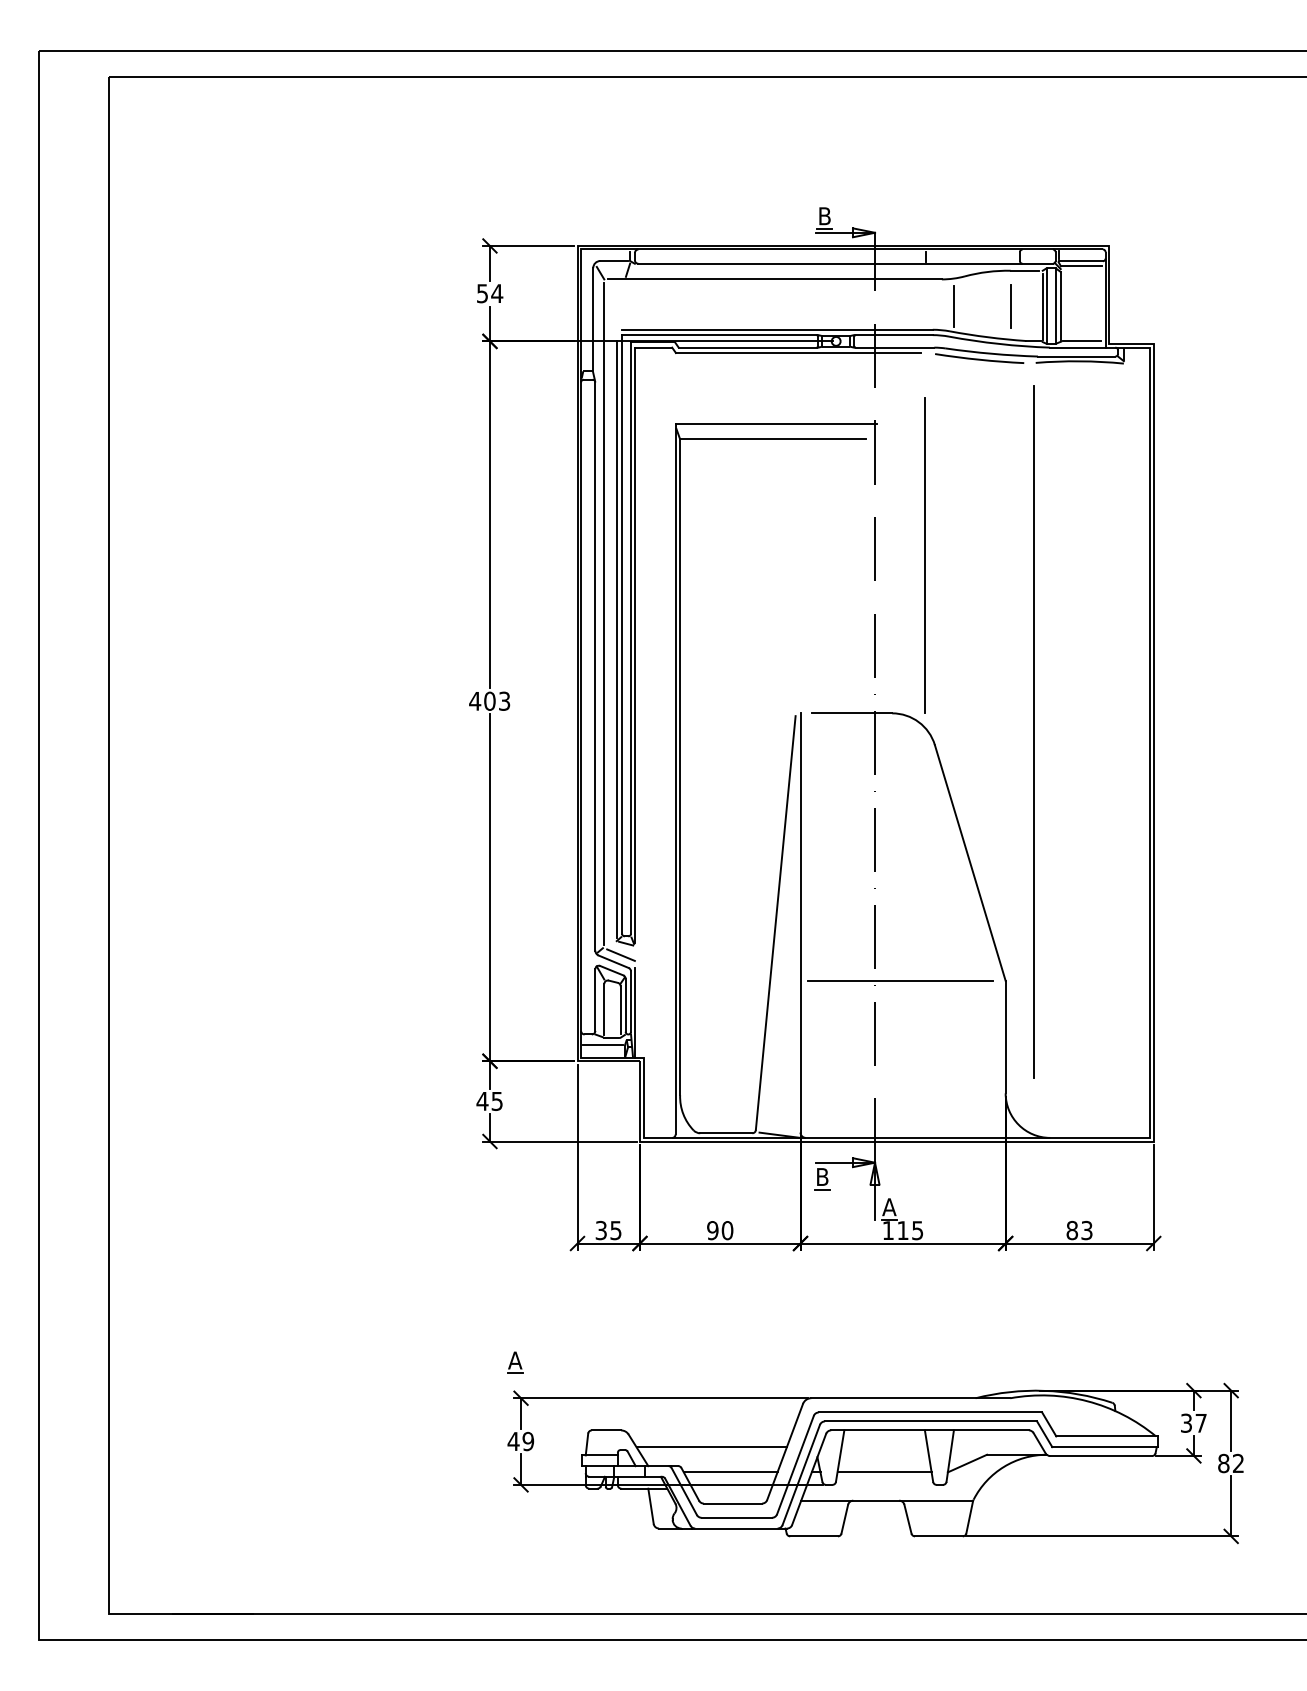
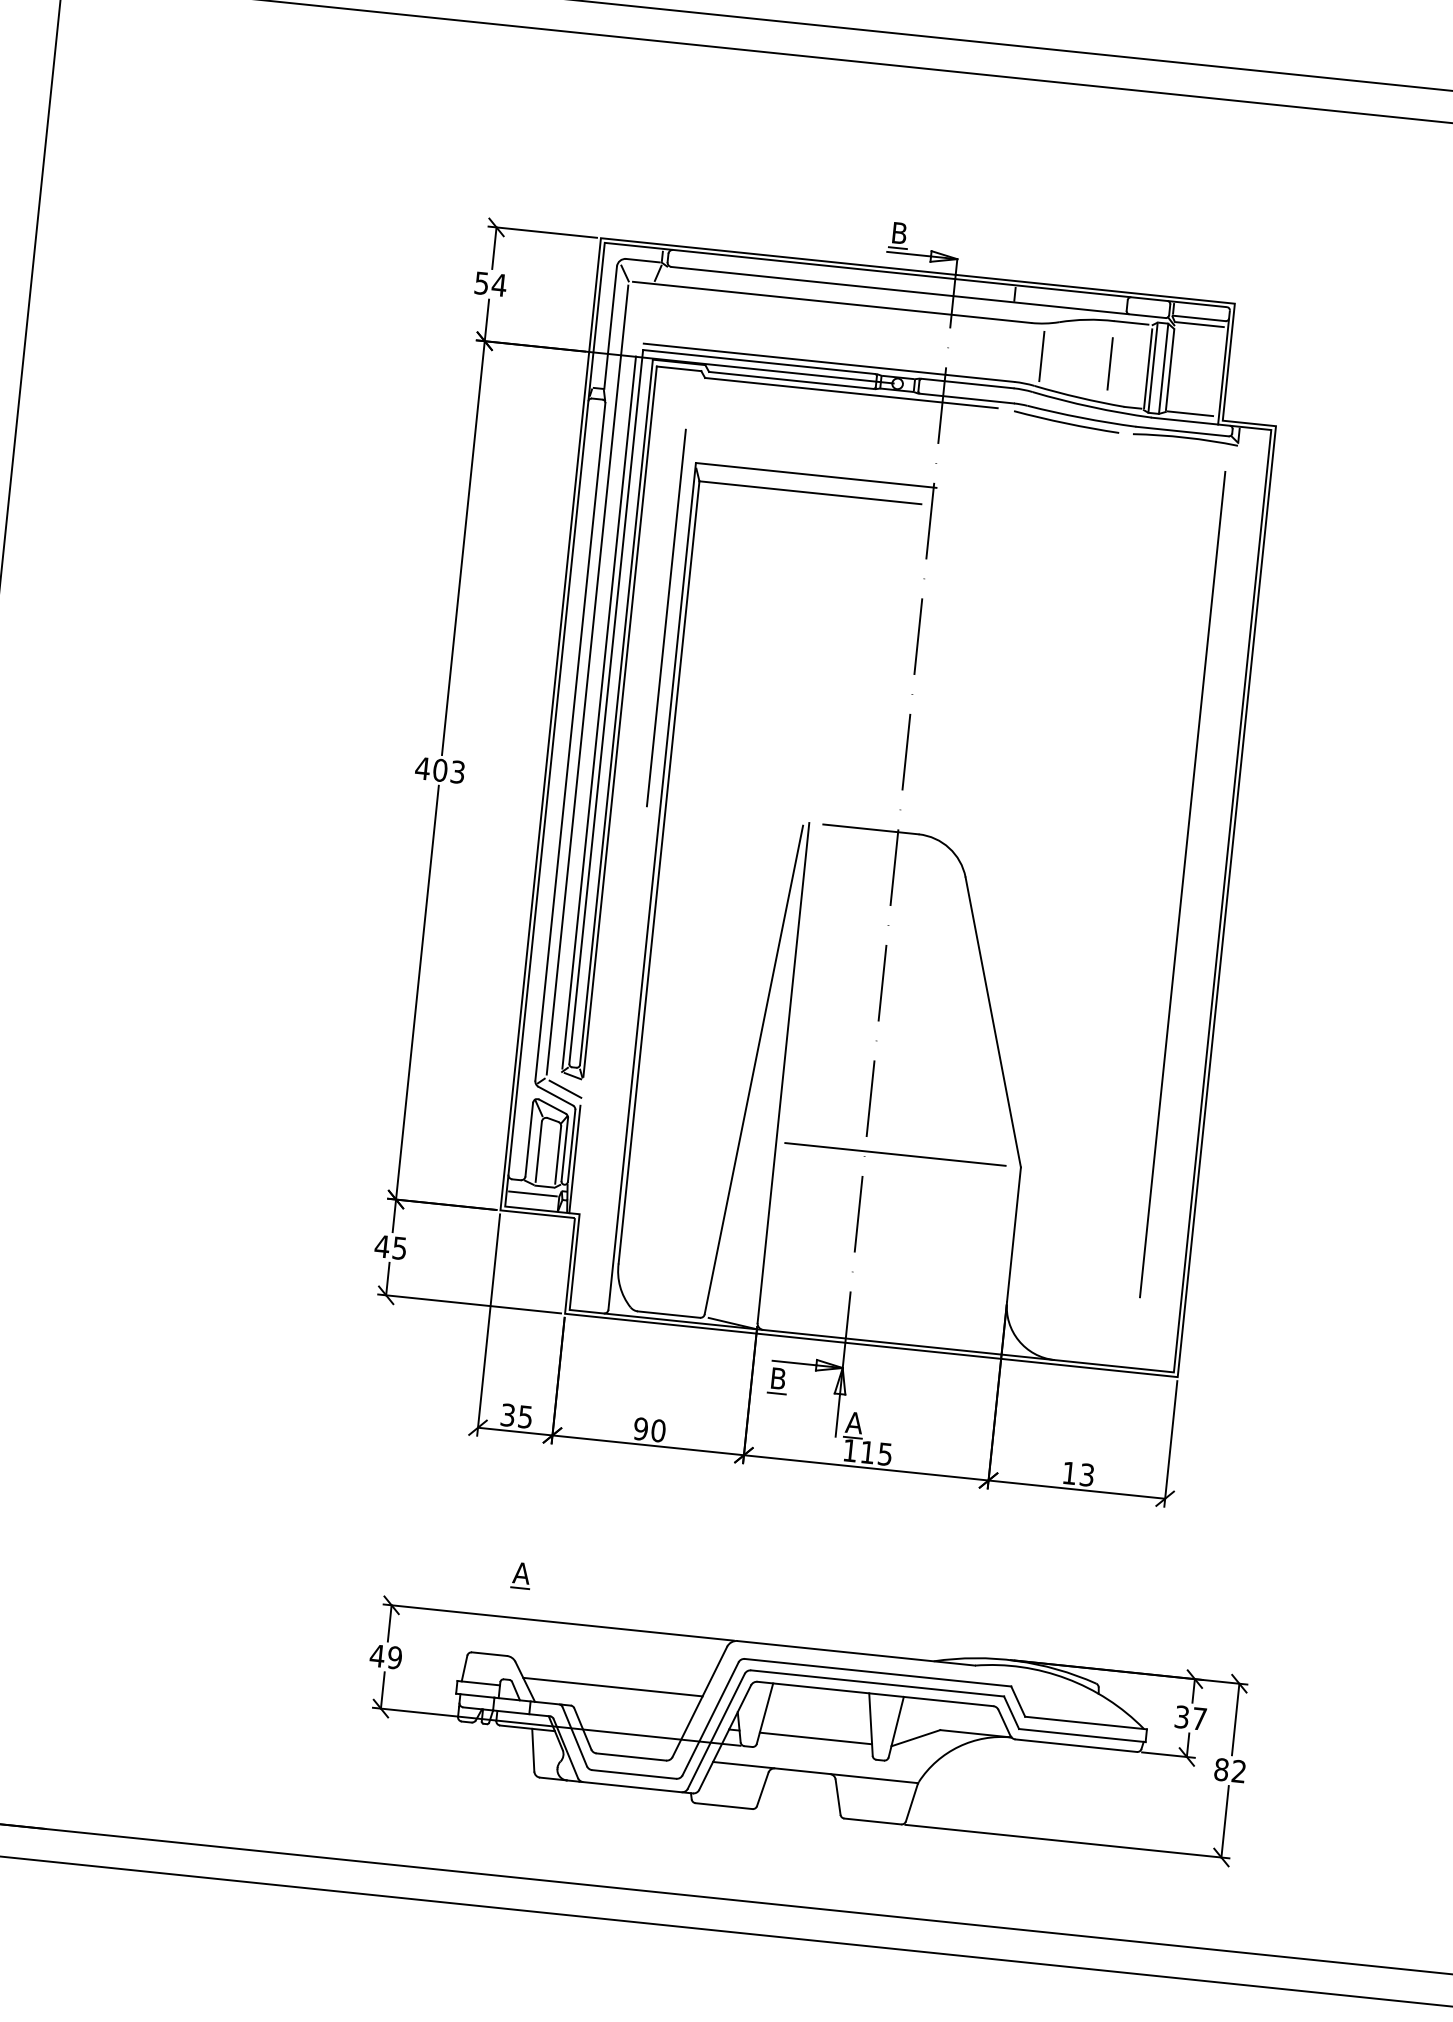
line: (924, 555) -> (665, 617), moved
line: (1033, 731) -> (1182, 883), moved
text: (1072, 1230) -> (1069, 1473), 83 -> 13
part: (515, 1362) -> (521, 1575), moved
line: (730, 1472) -> (632, 1719), removed

